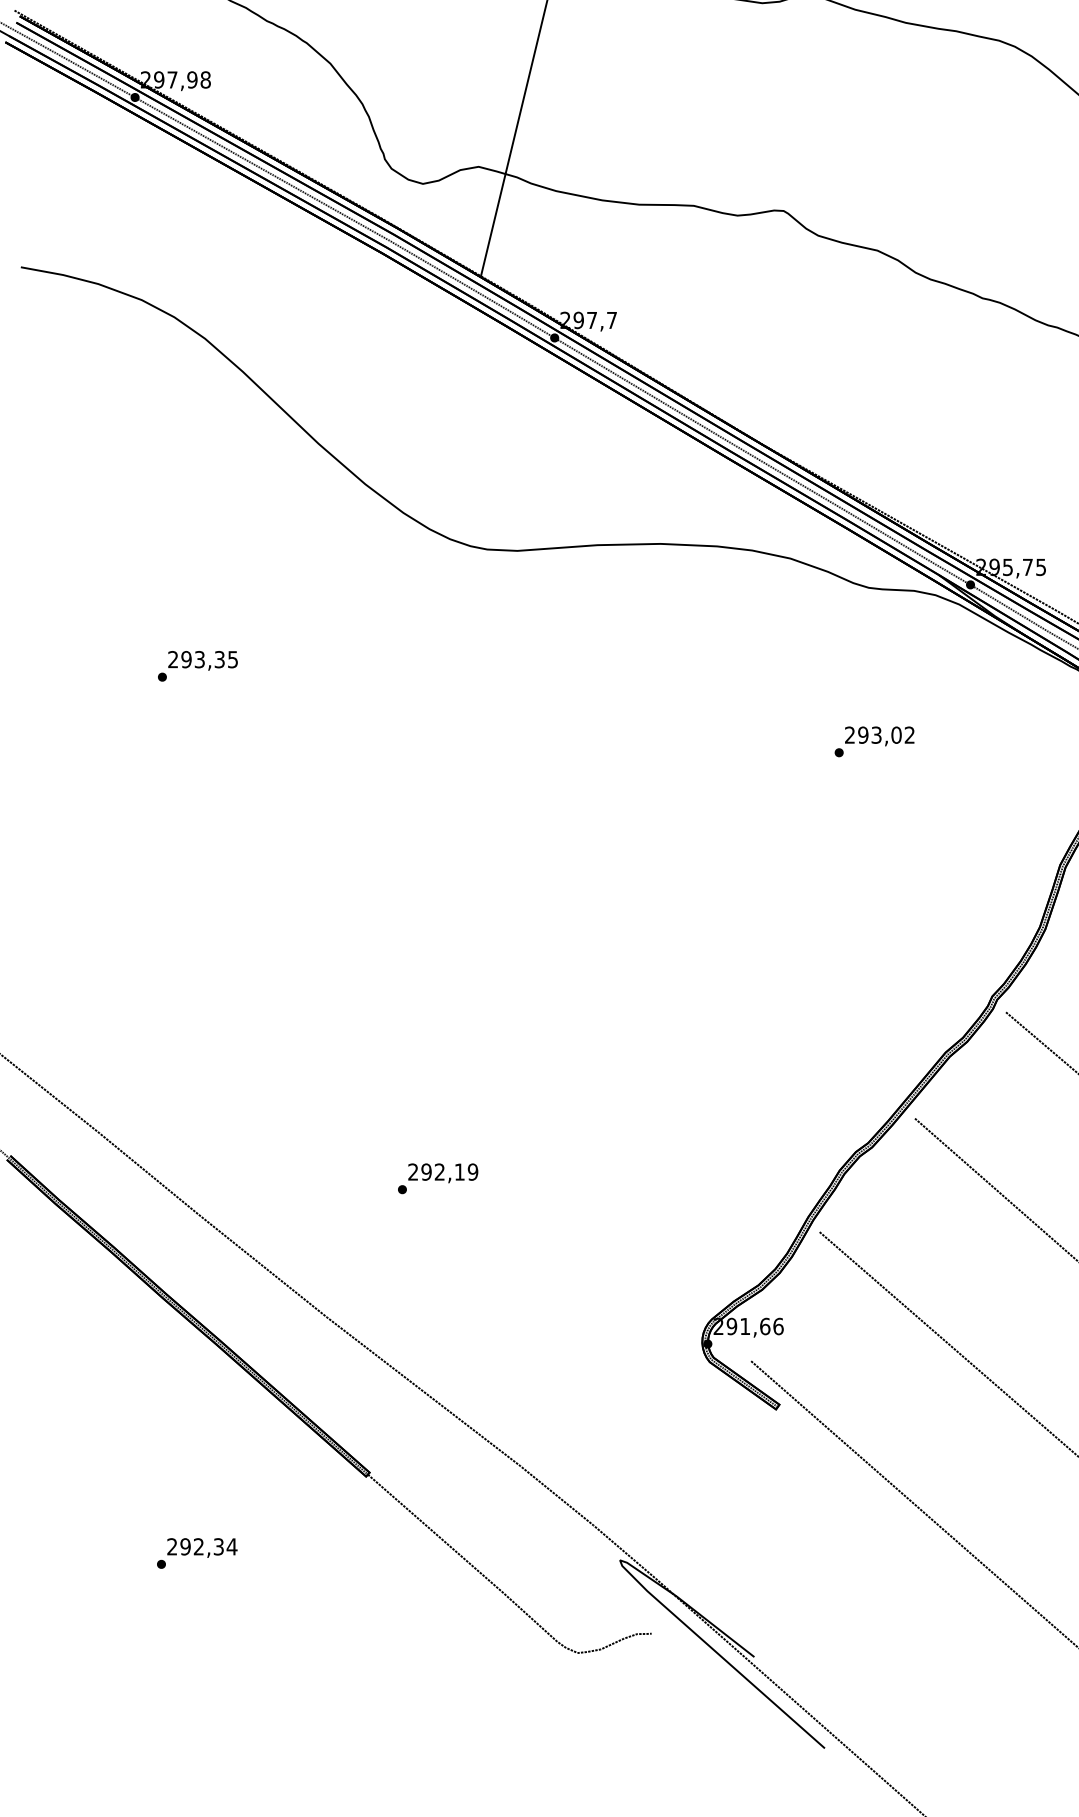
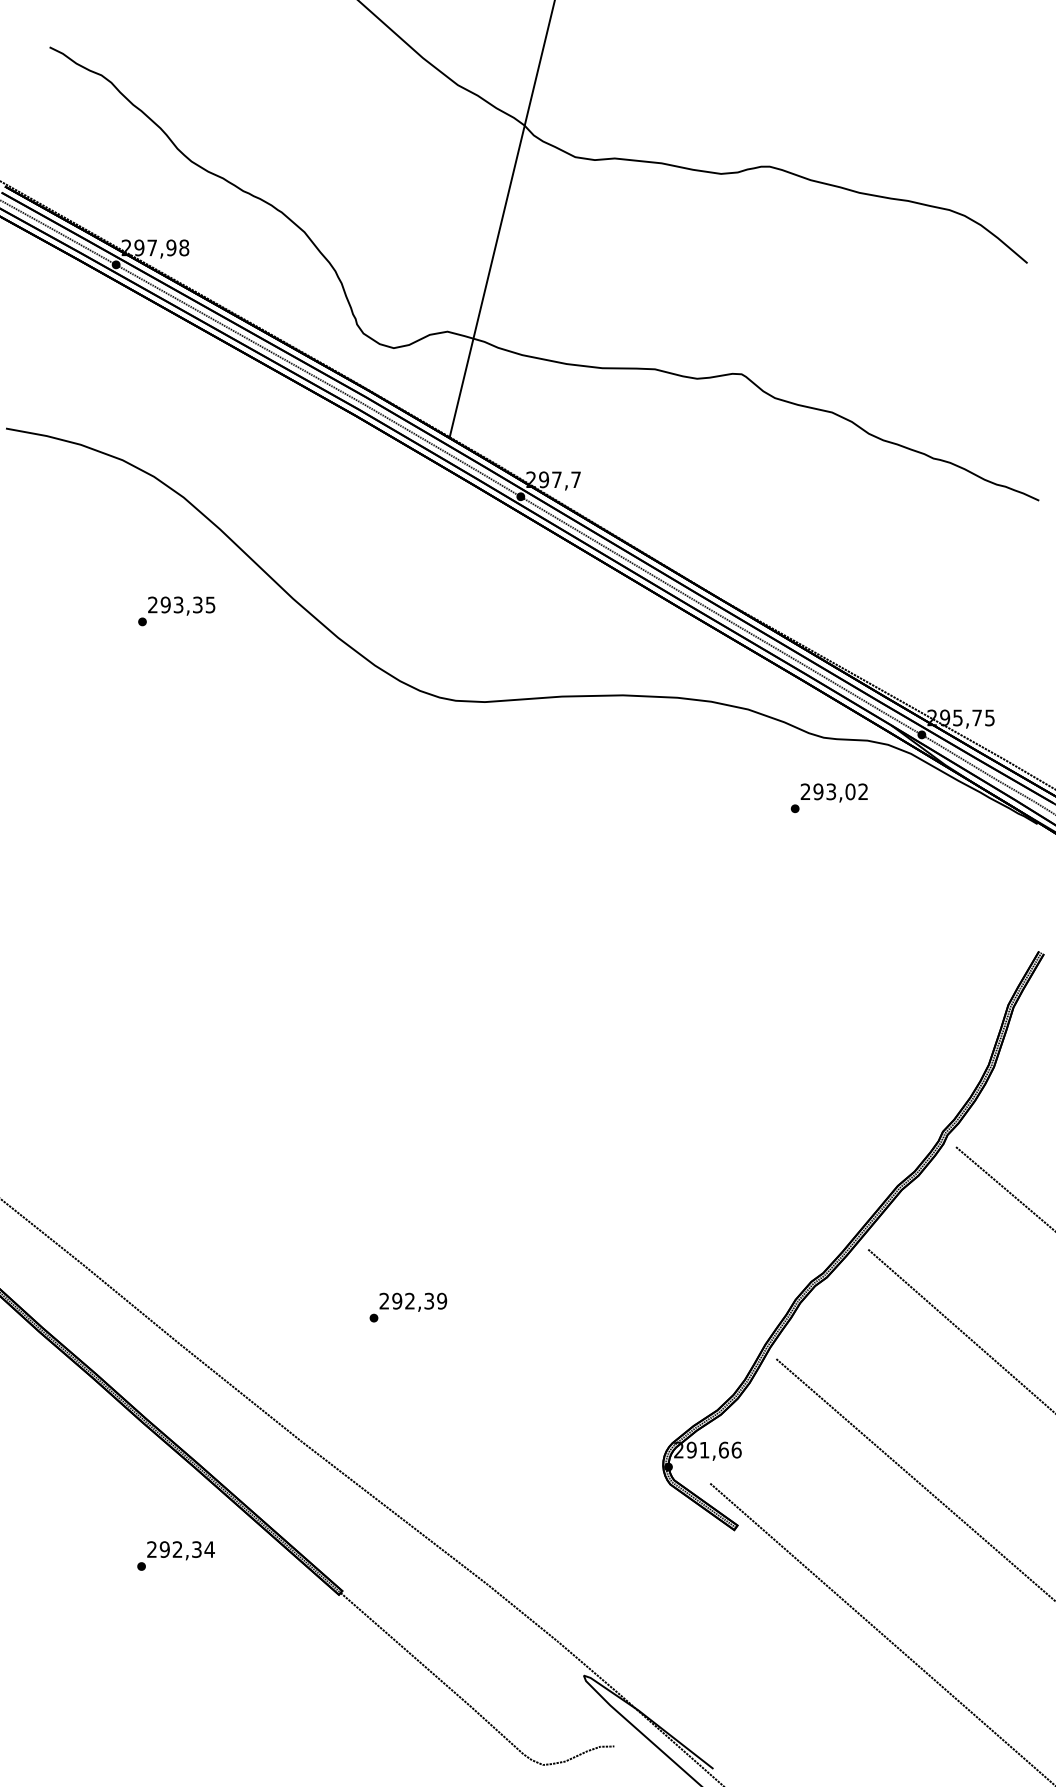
text: (197, 666) -> (176, 611), moved
text: (873, 742) -> (828, 798), moved
text: (460, 1171) -> (429, 1300), 292,19 -> 292,39
text: (196, 1552) -> (175, 1555), moved

